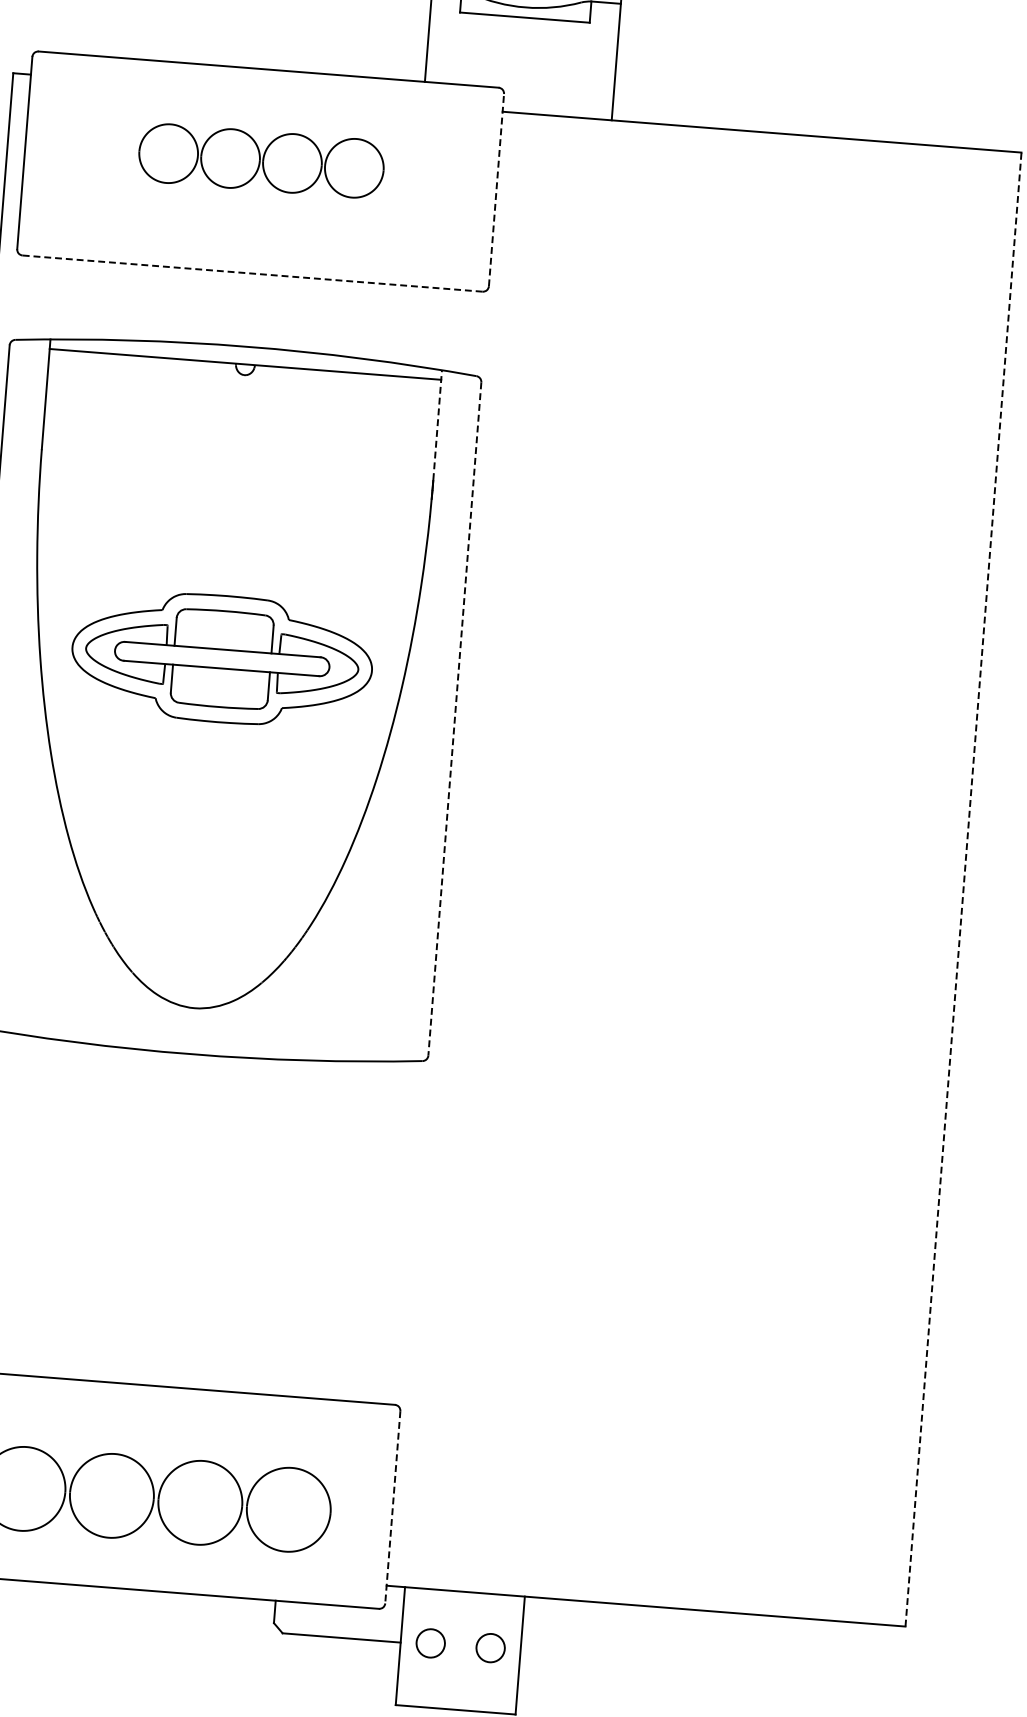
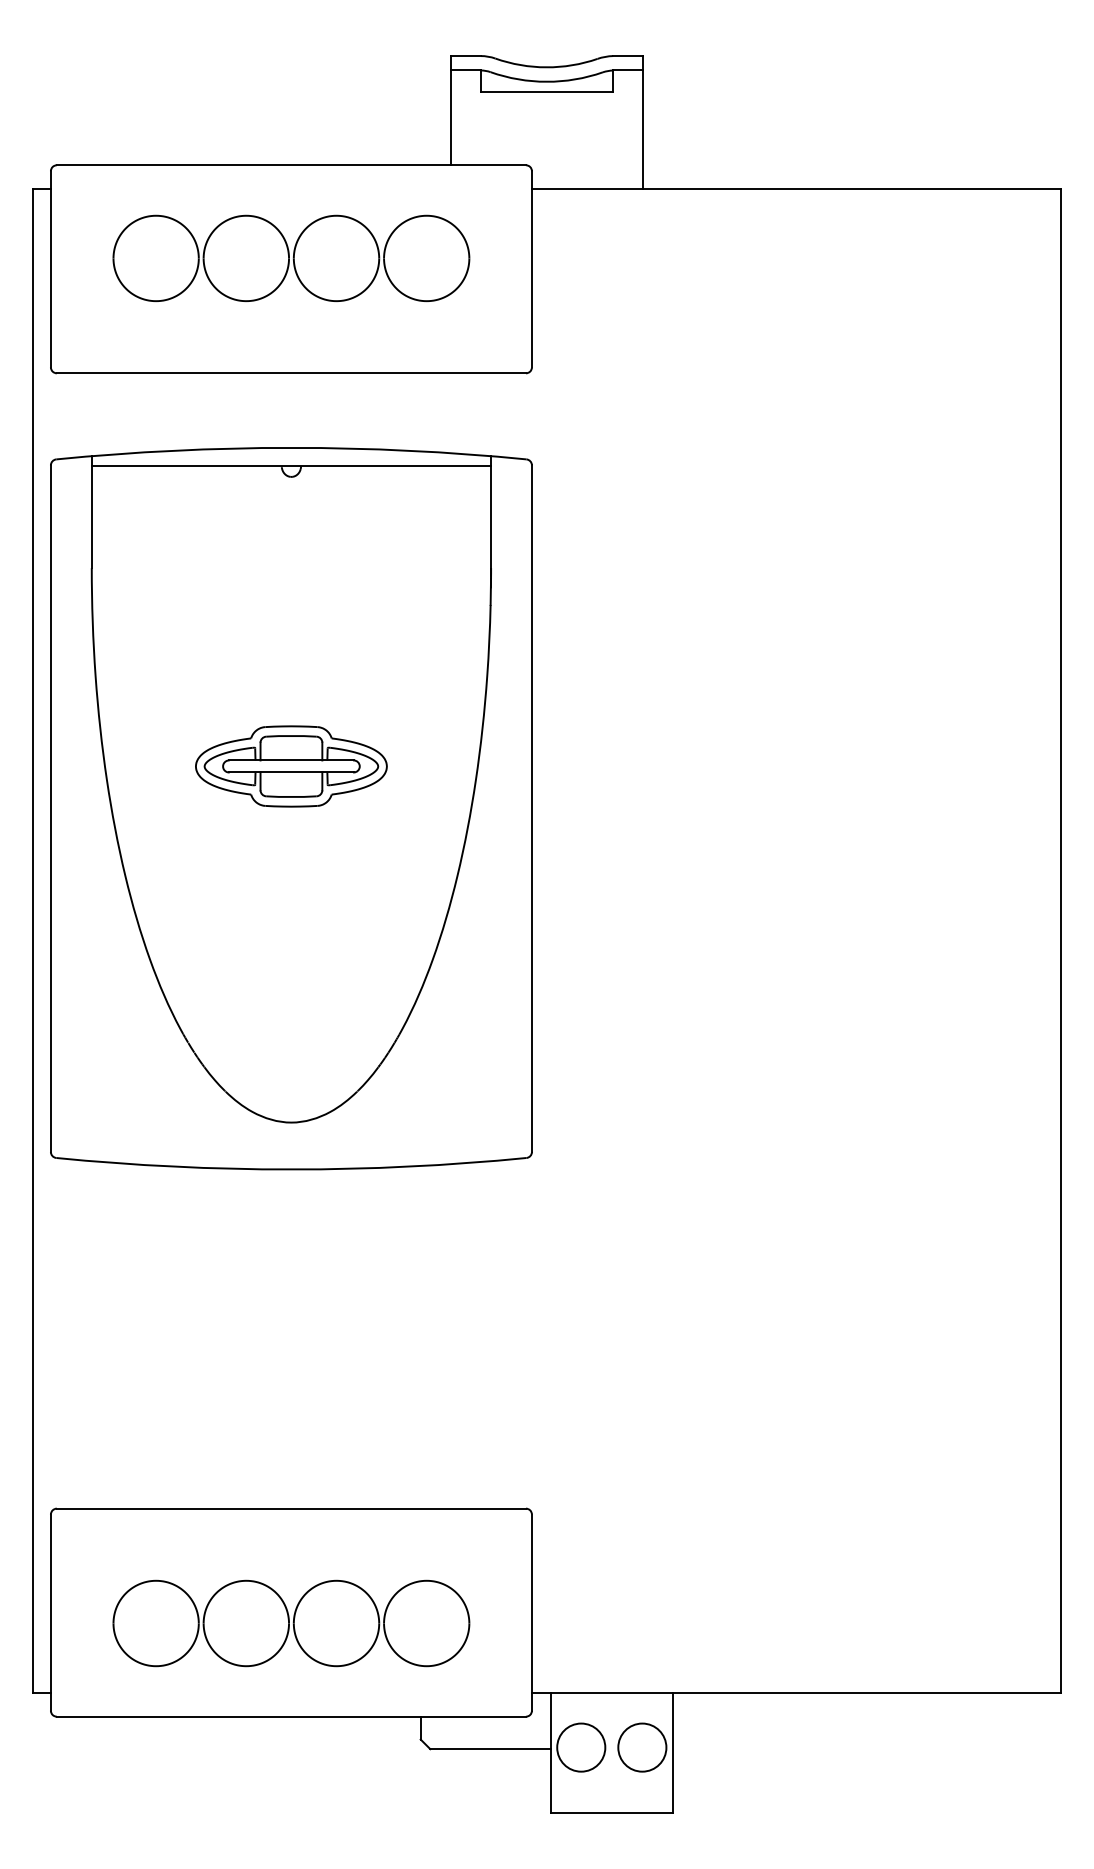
part: (261, 161) -> (291, 258), size x1.43
line: (496, 189) -> (531, 268), dashed -> solid
line: (252, 273) -> (291, 373), dashed -> solid
line: (438, 425) -> (491, 512), dashed -> solid
part: (222, 659) -> (291, 766), size x0.62
line: (454, 719) -> (531, 809), dashed -> solid
line: (963, 889) -> (1061, 940), dashed -> solid
line: (392, 1508) -> (531, 1613), dashed -> solid
circle: (430, 1643) -> (581, 1747), size x1.67
circle: (490, 1648) -> (642, 1747), size x1.67

